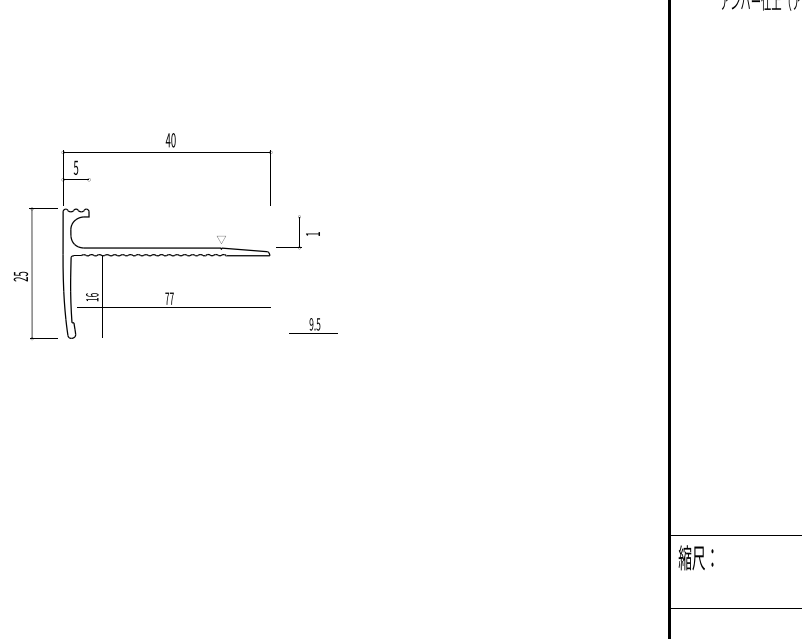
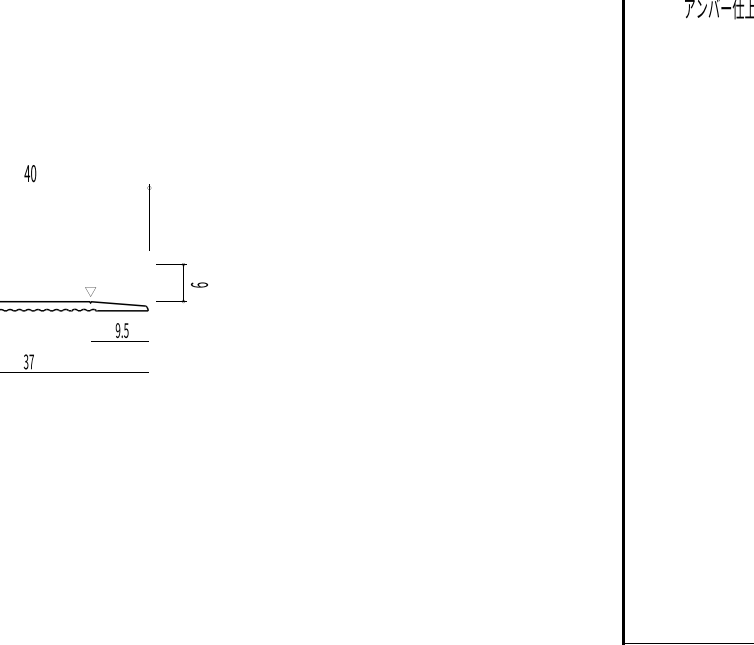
text: (312, 233) -> (198, 284), 1 -> 6
text: (167, 298) -> (26, 361), 77 -> 37
text: (313, 325) -> (120, 331), moved

